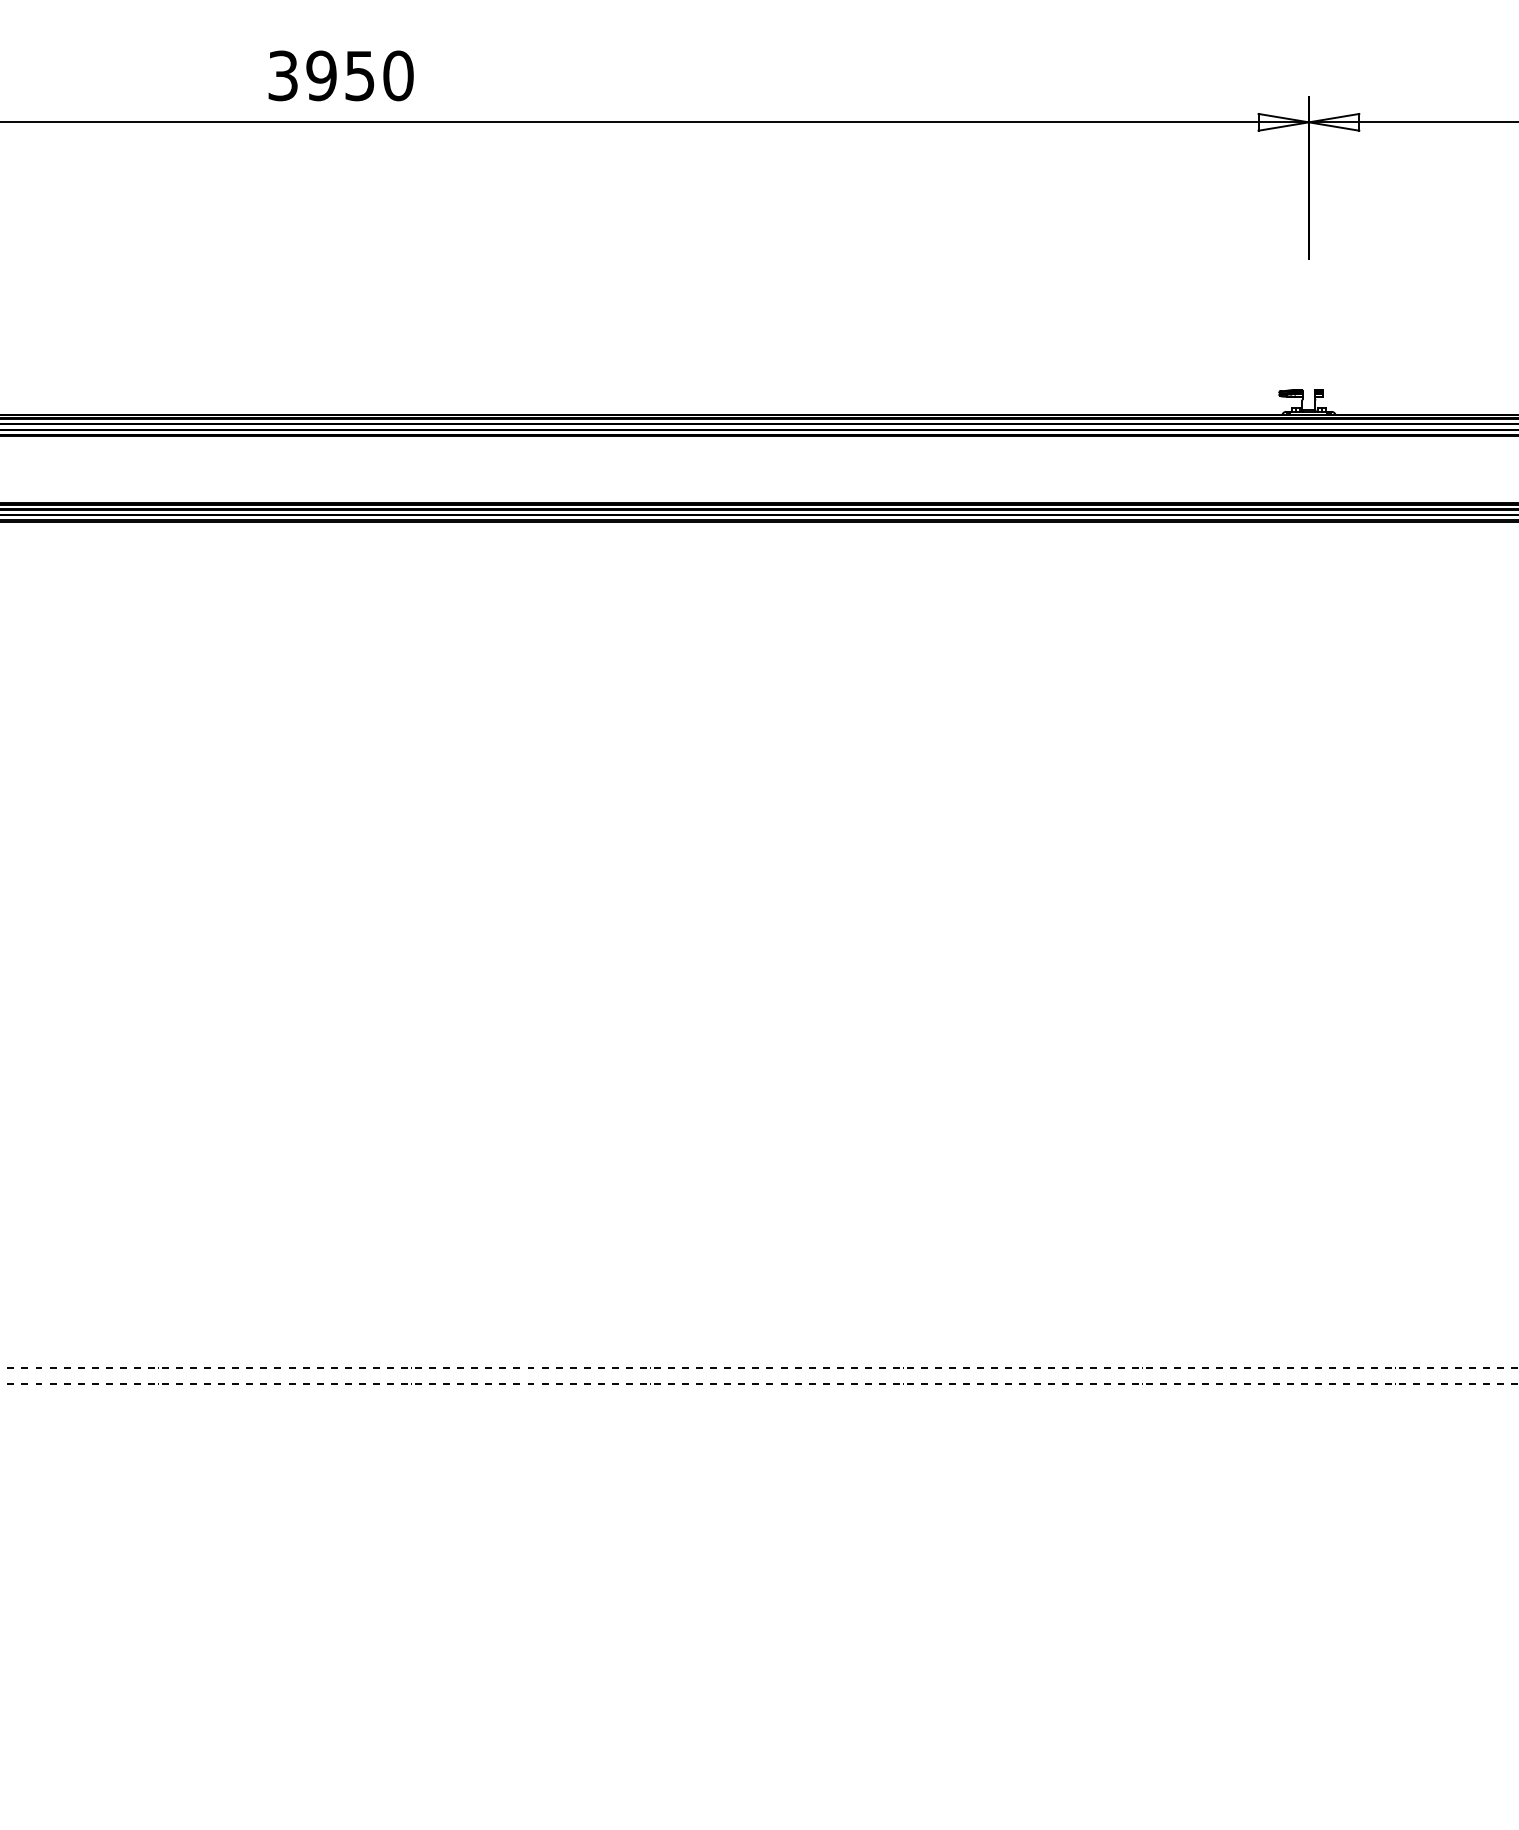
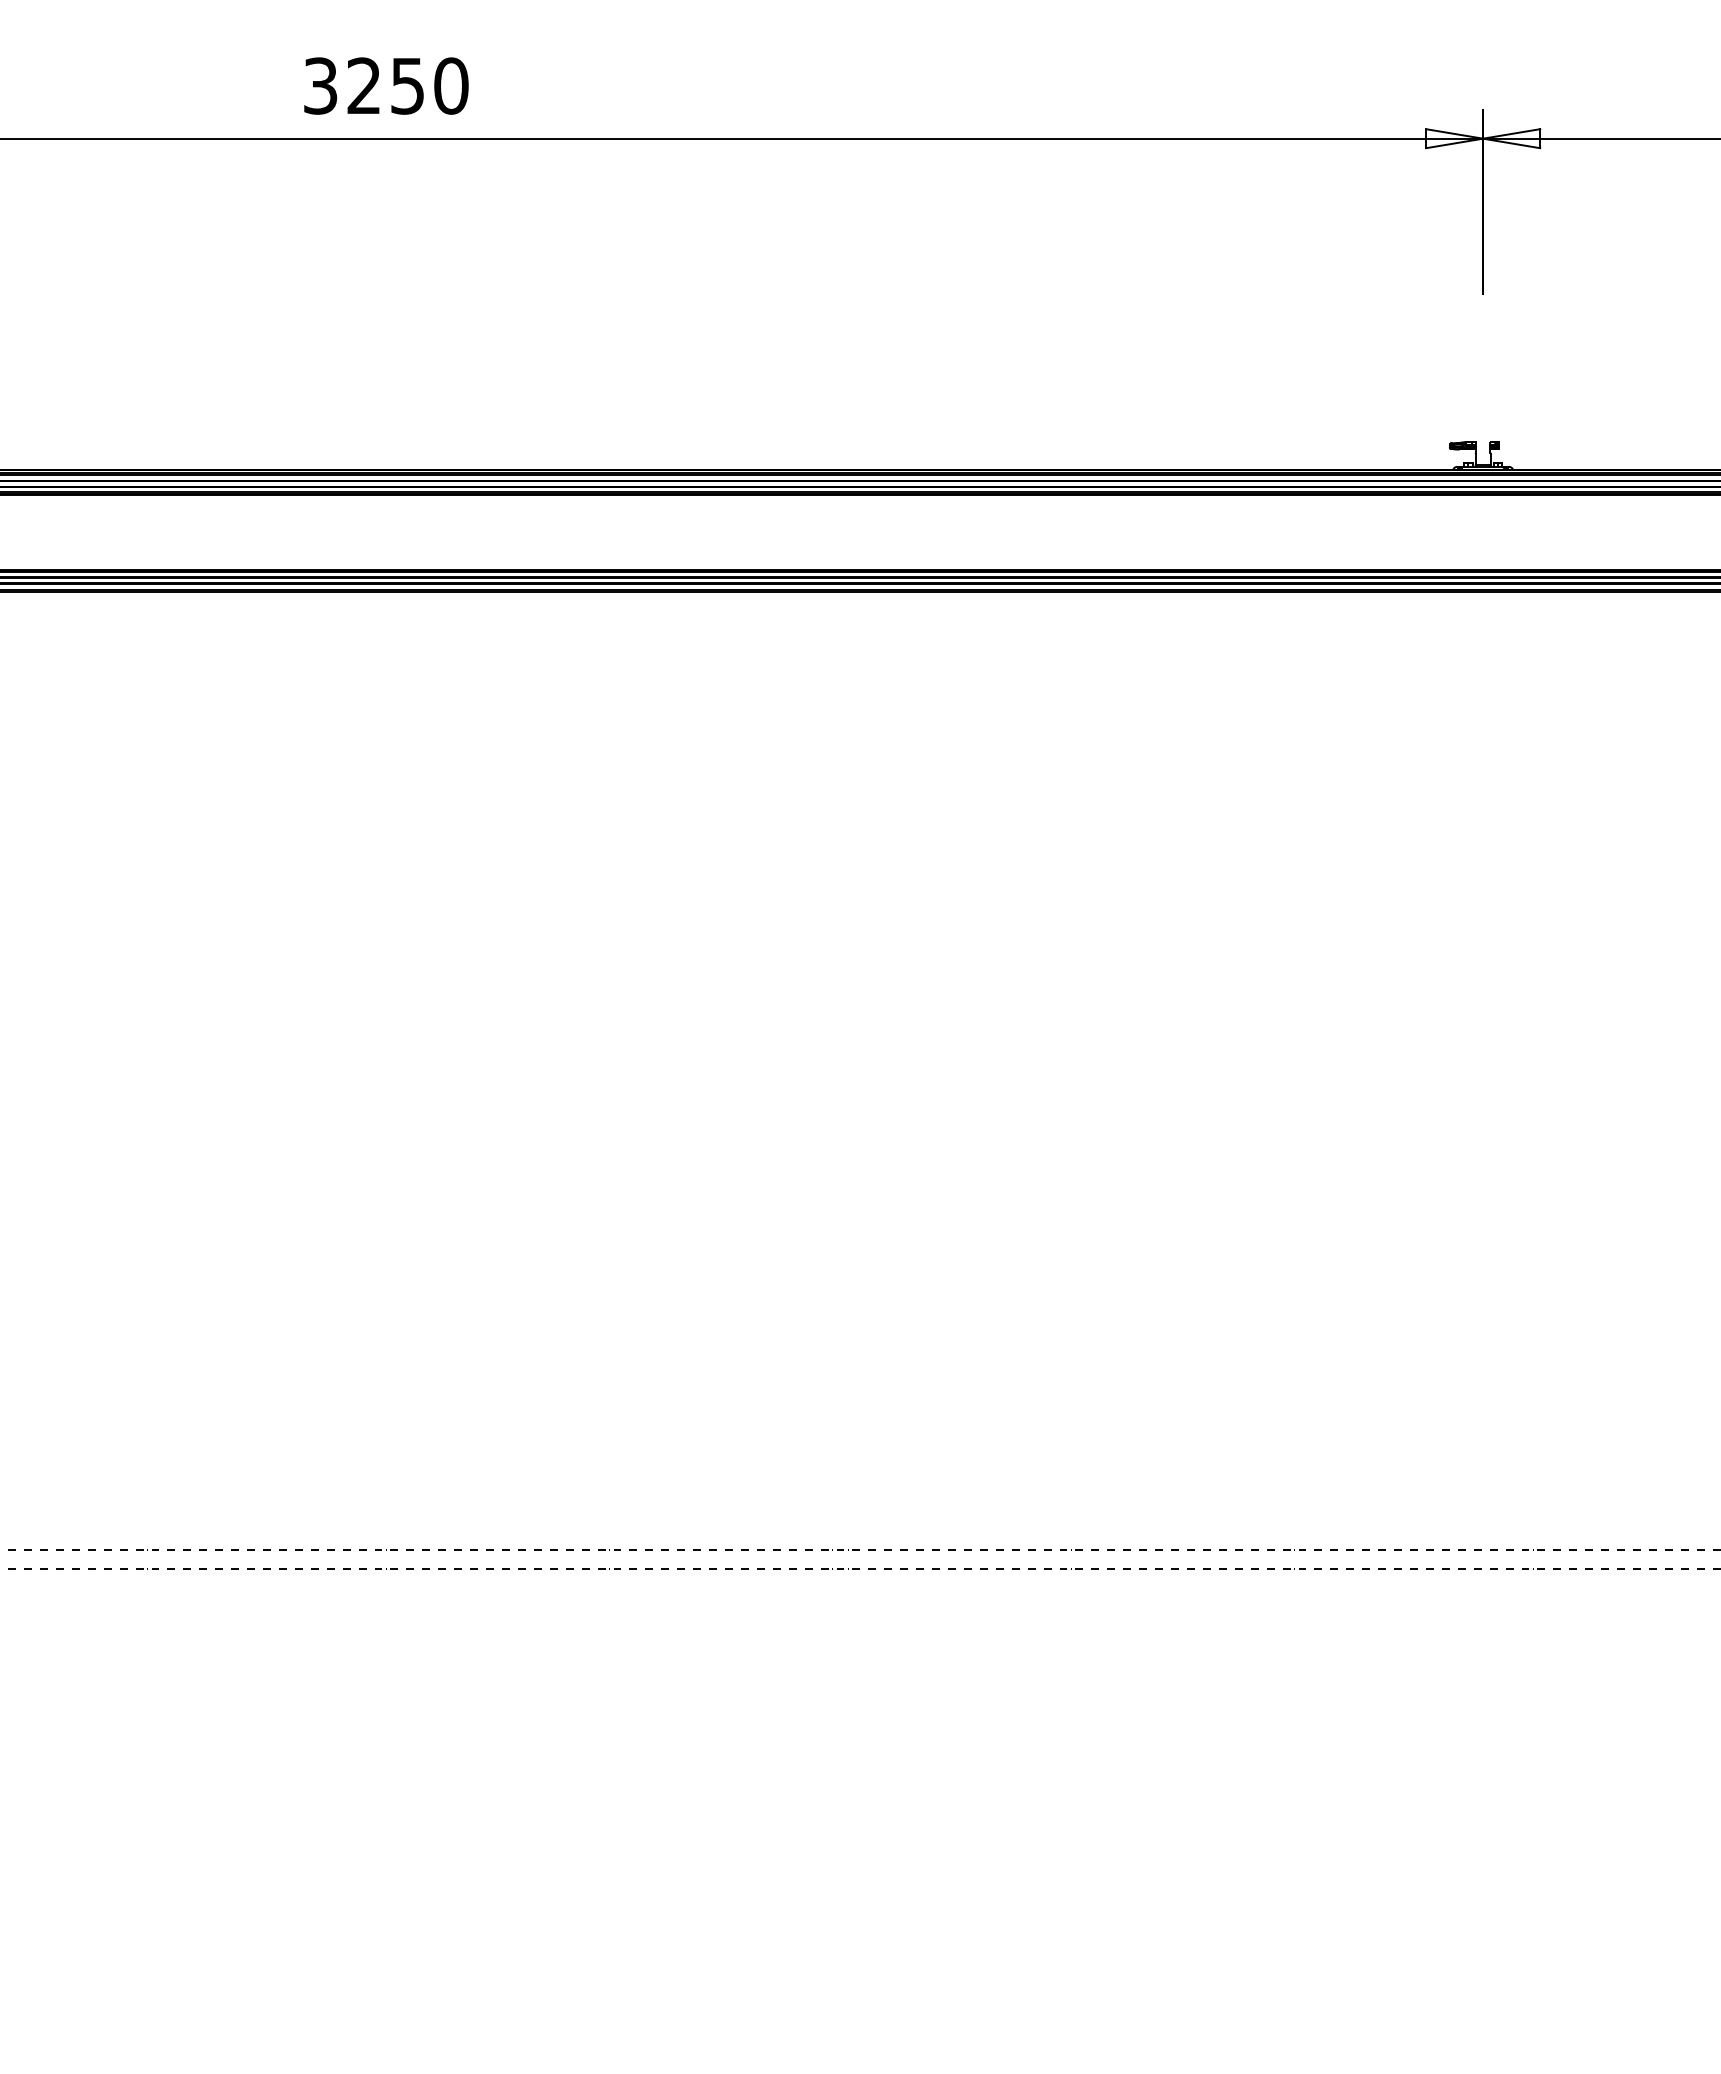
text: (321, 75) -> (364, 85), 3950 -> 3250

